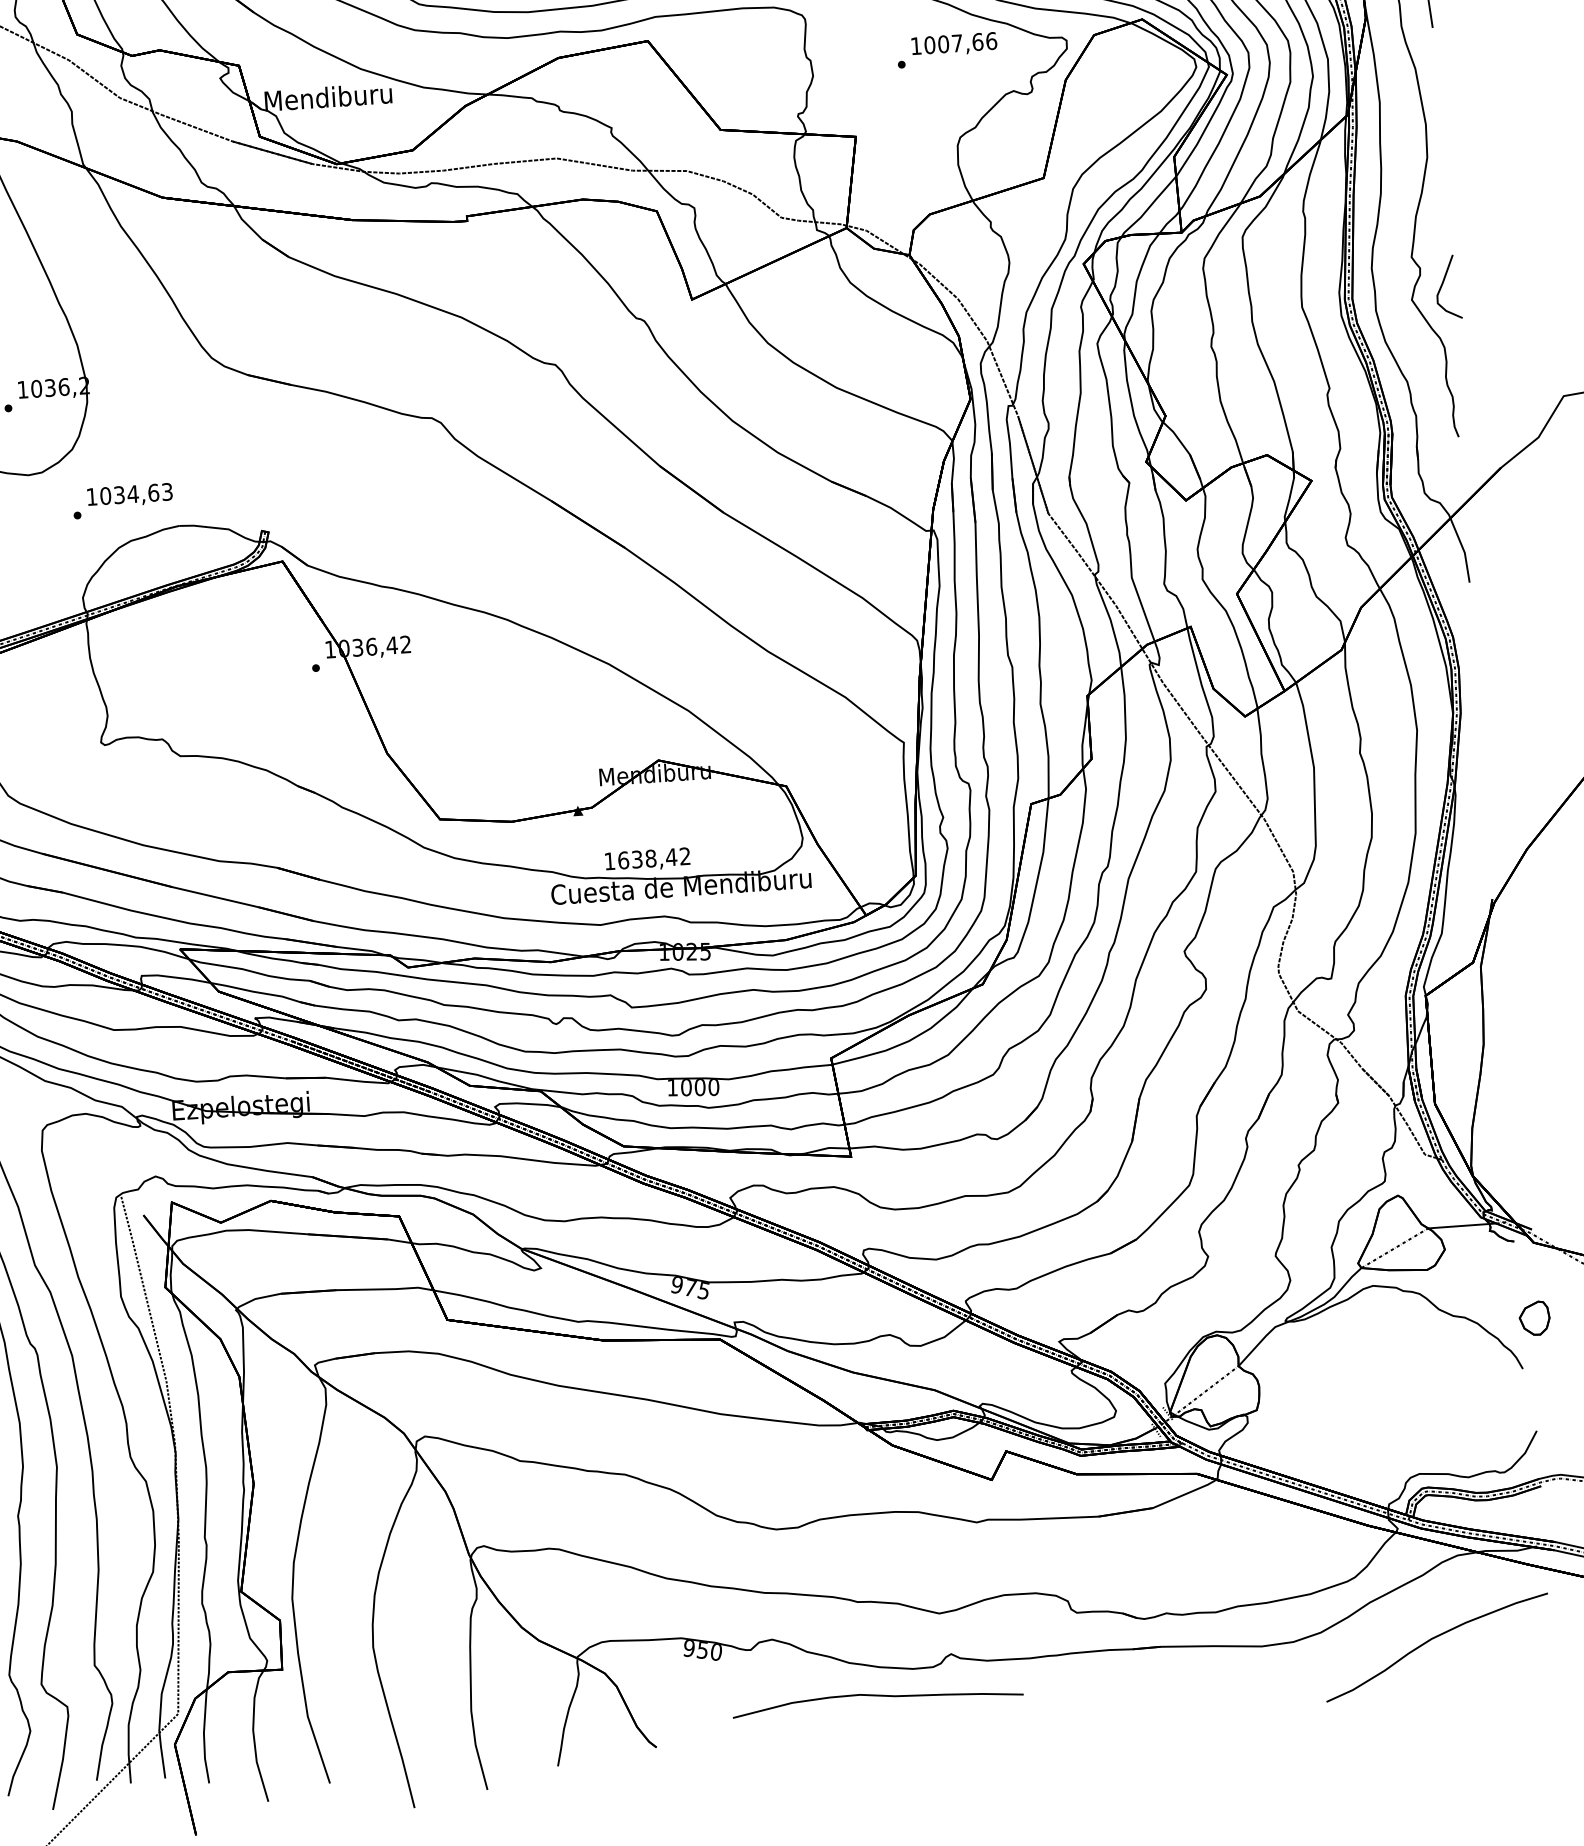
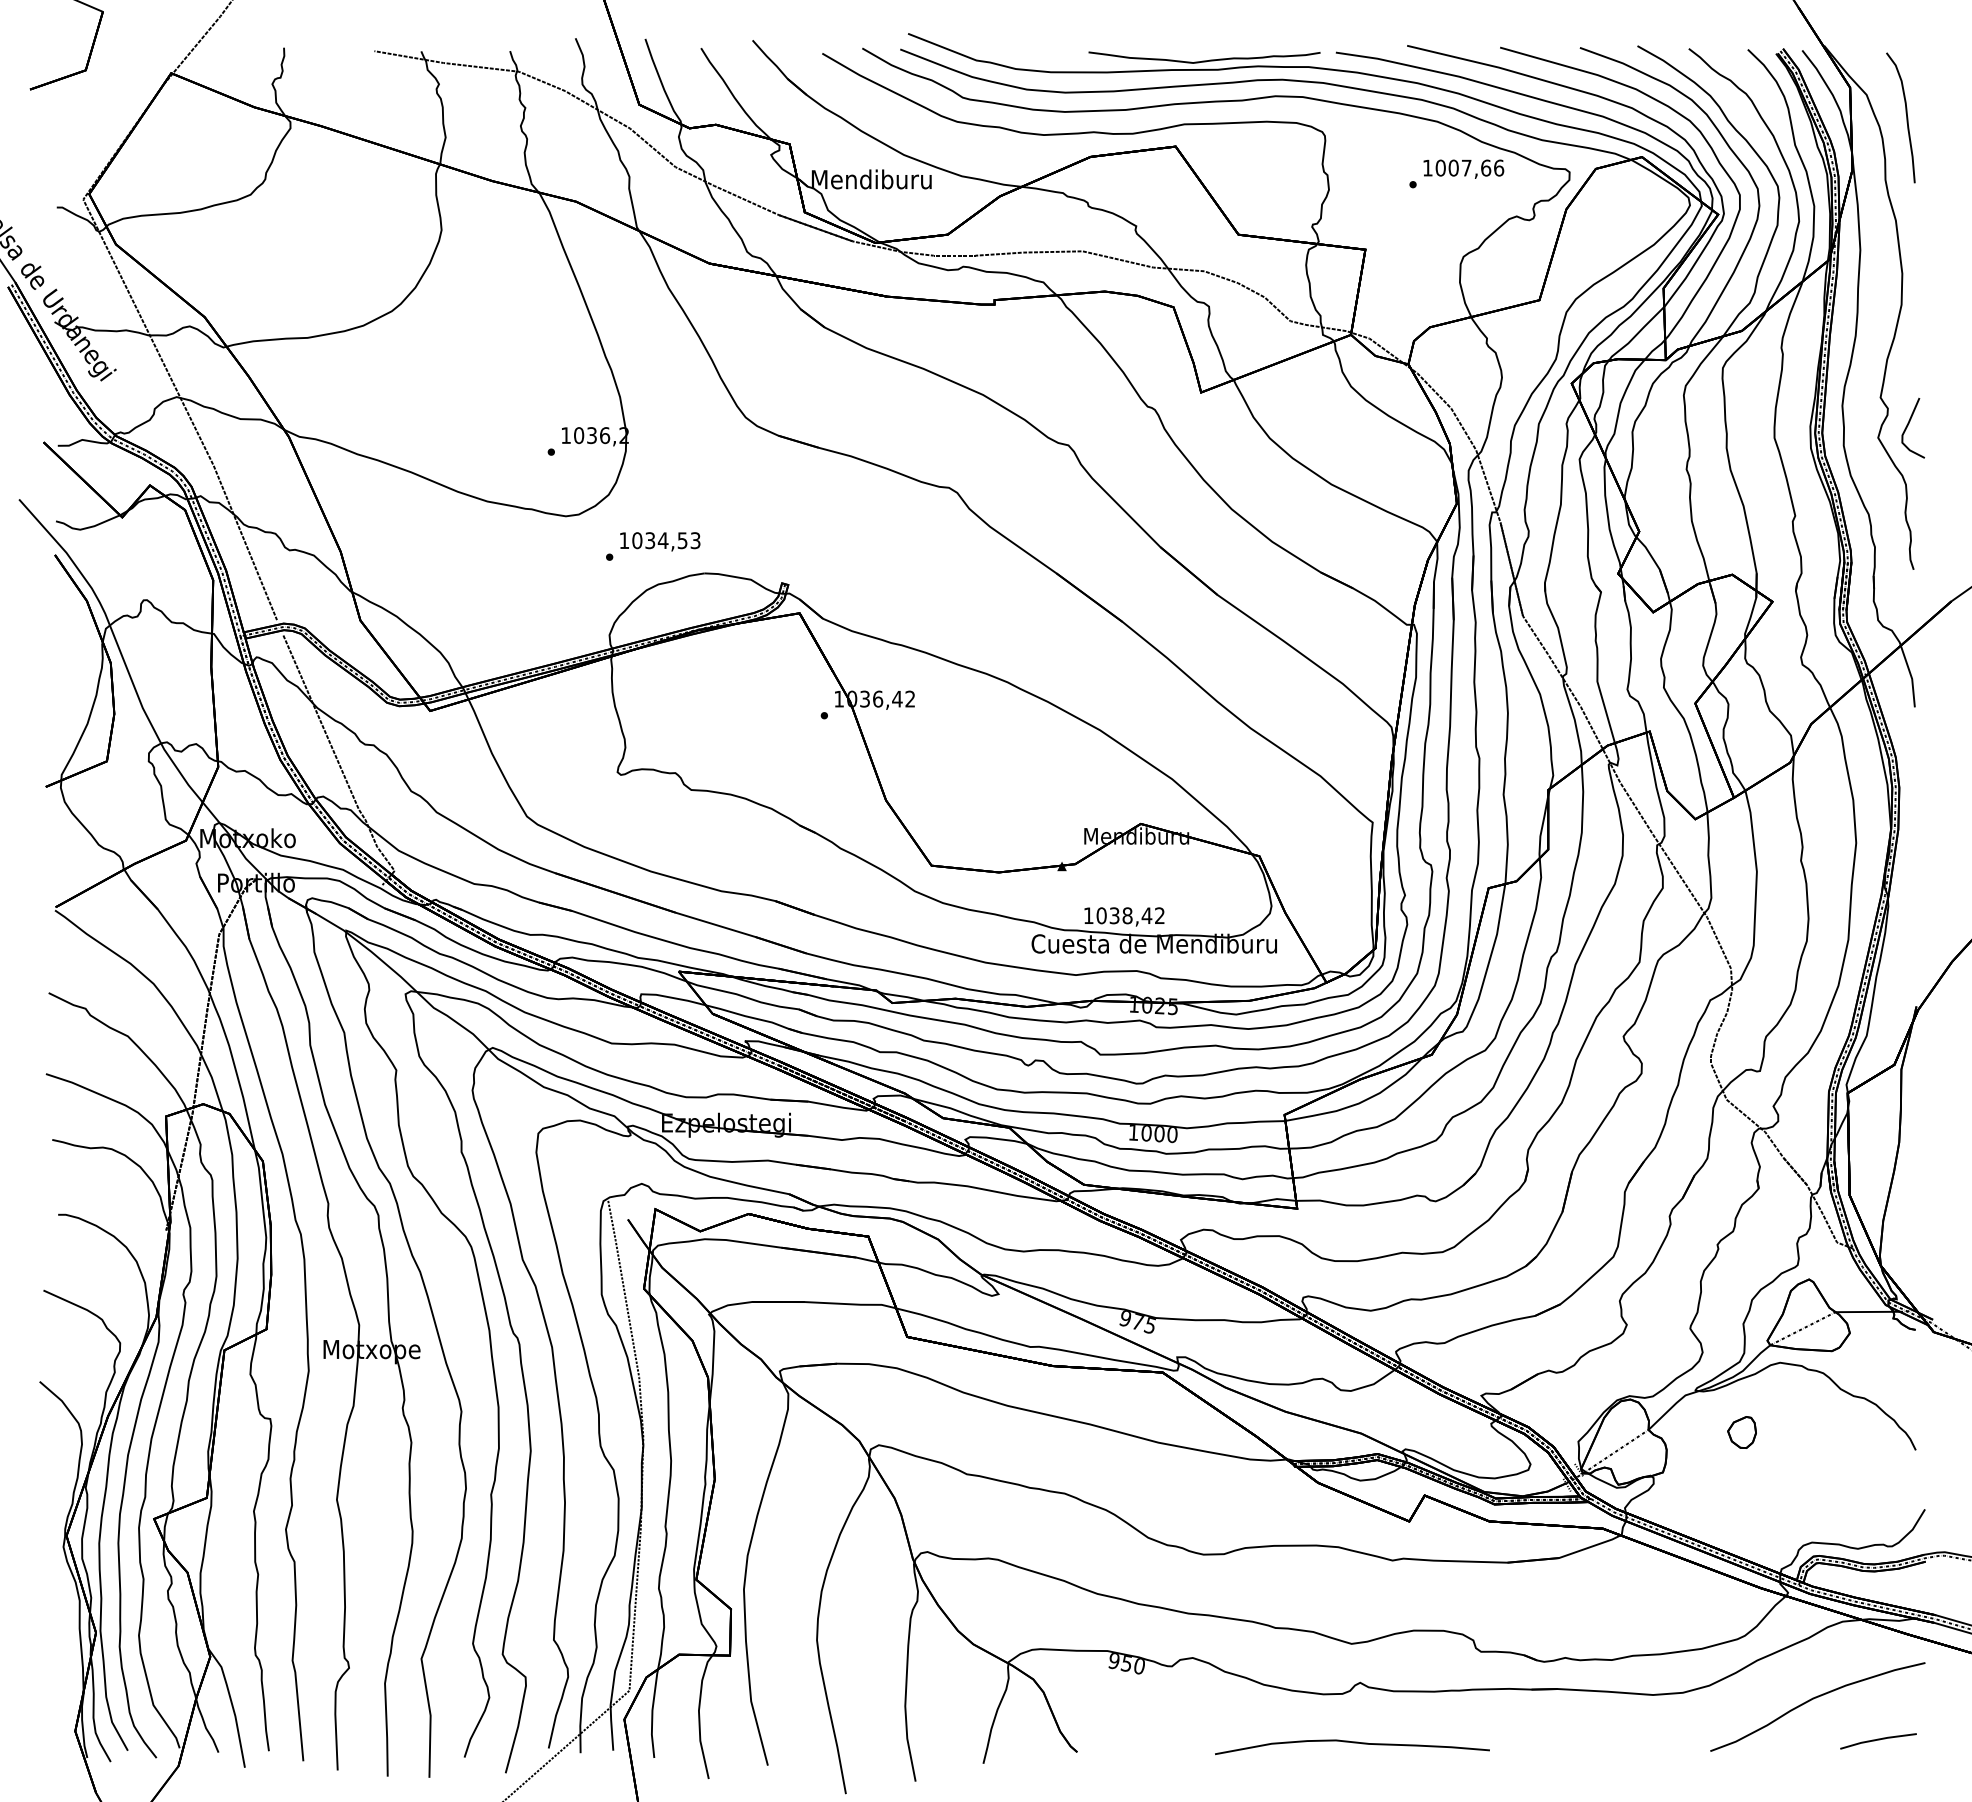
text: (153, 492) -> (682, 540), 1034,63 -> 1034,53
text: (623, 860) -> (1101, 915), 1638,42 -> 1038,42
part: (1534, 1318) -> (1741, 1432), moved
line: (1503, 1678) -> (1878, 1740), added
curve: (877, 1696) -> (1352, 1743), moved

